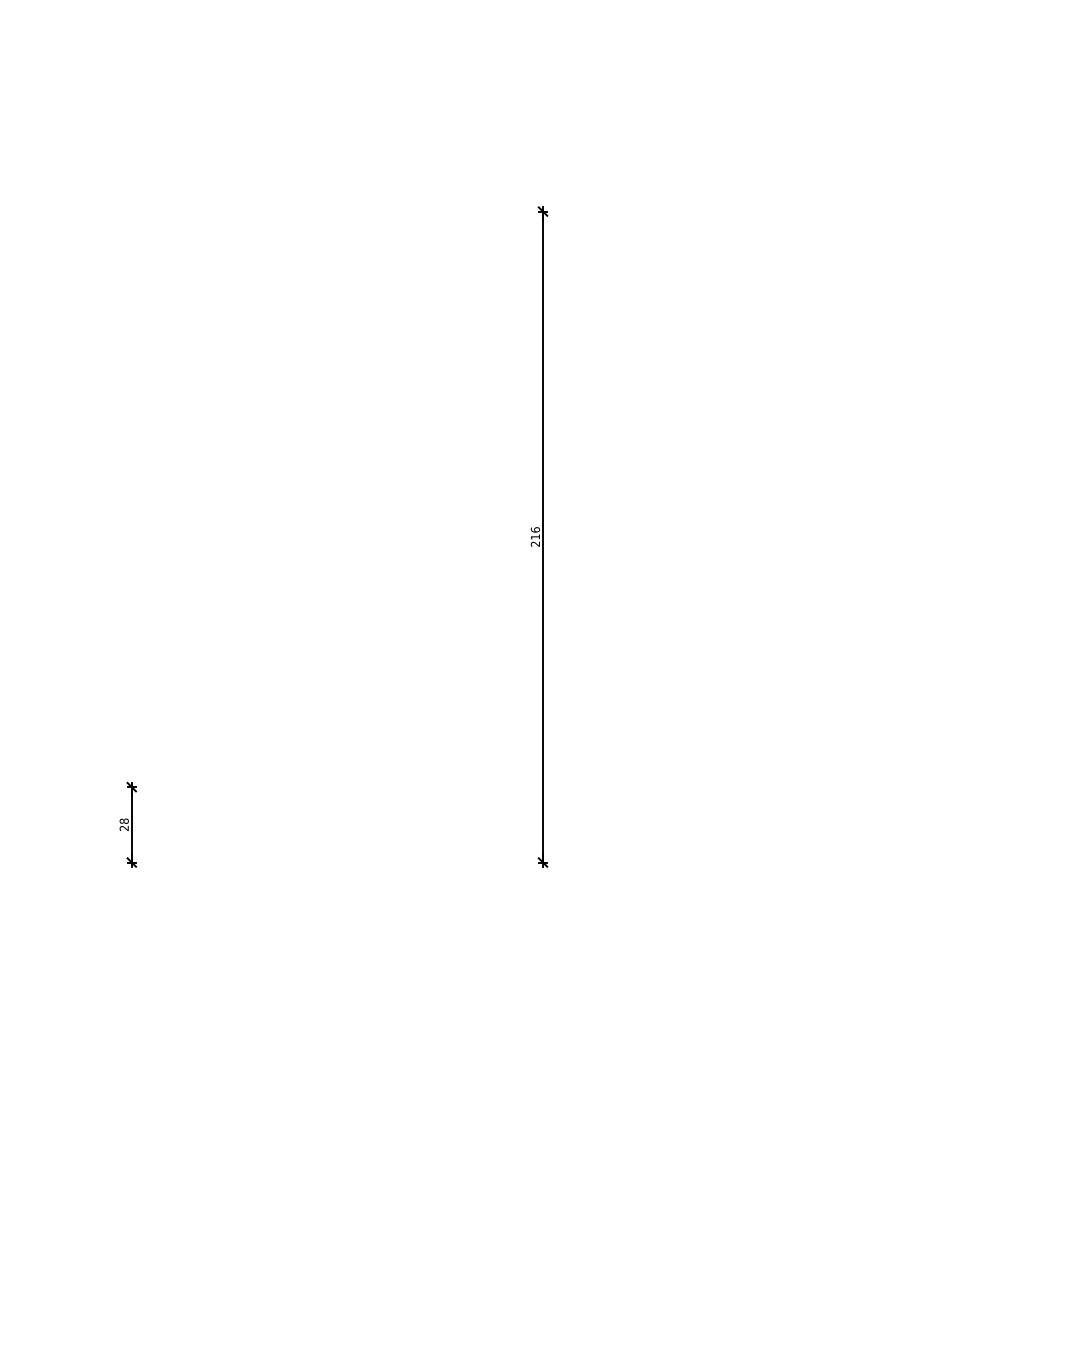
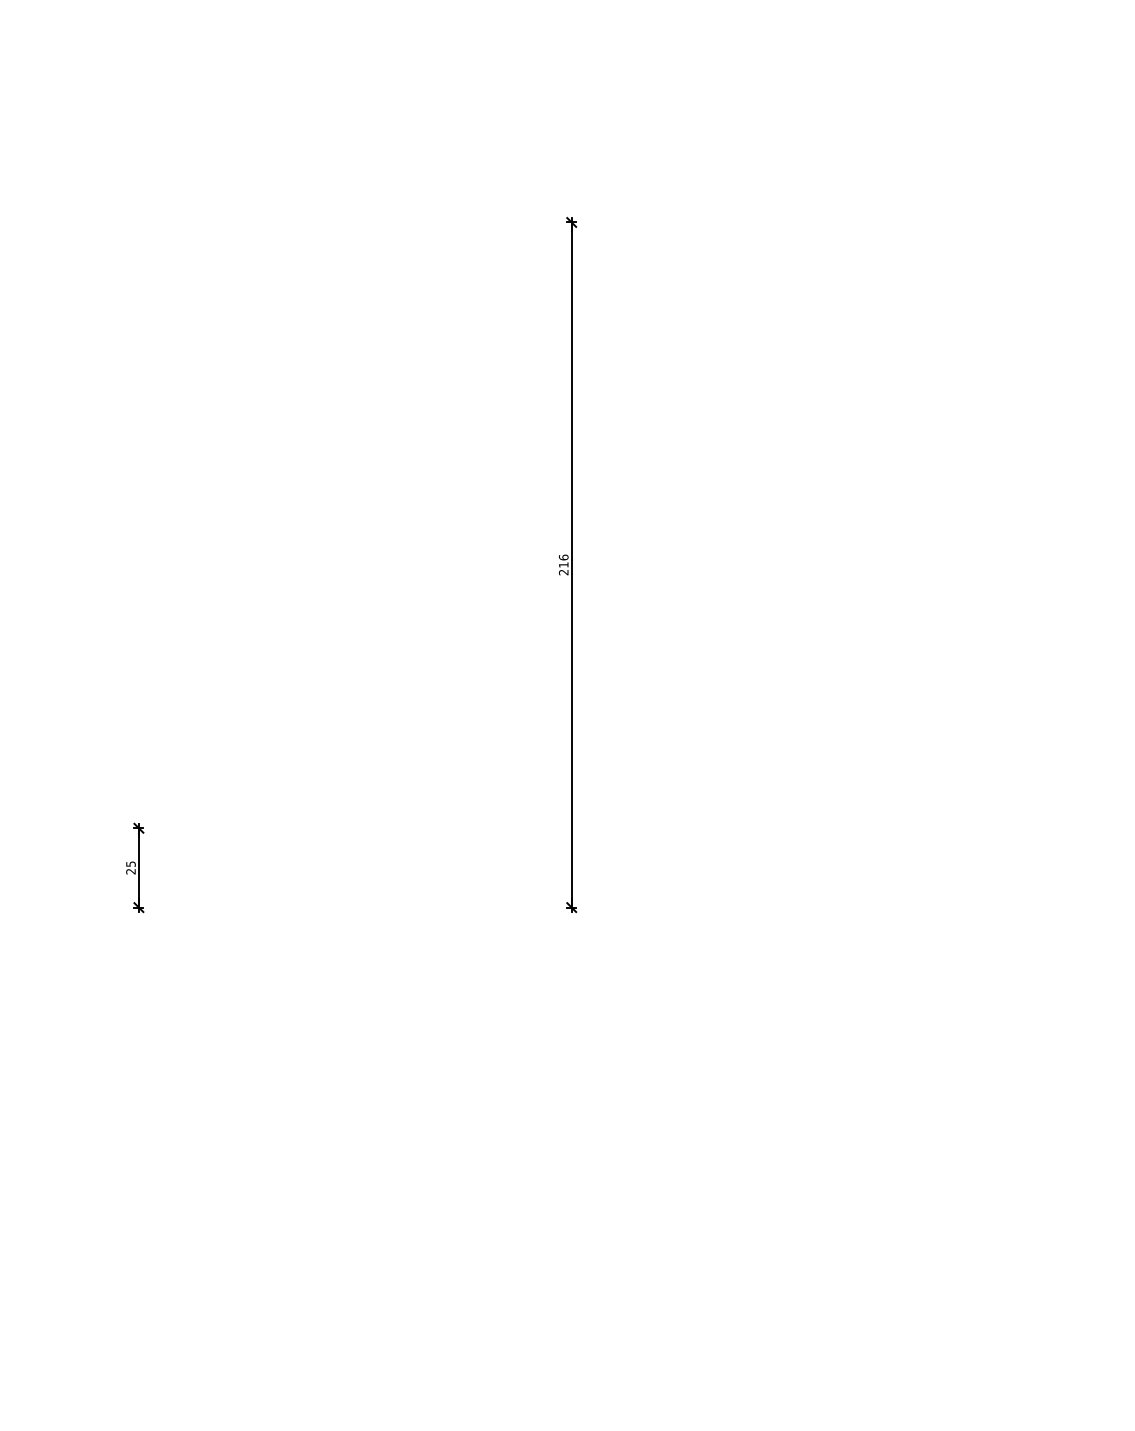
text: (123, 820) -> (130, 863), 28 -> 25

